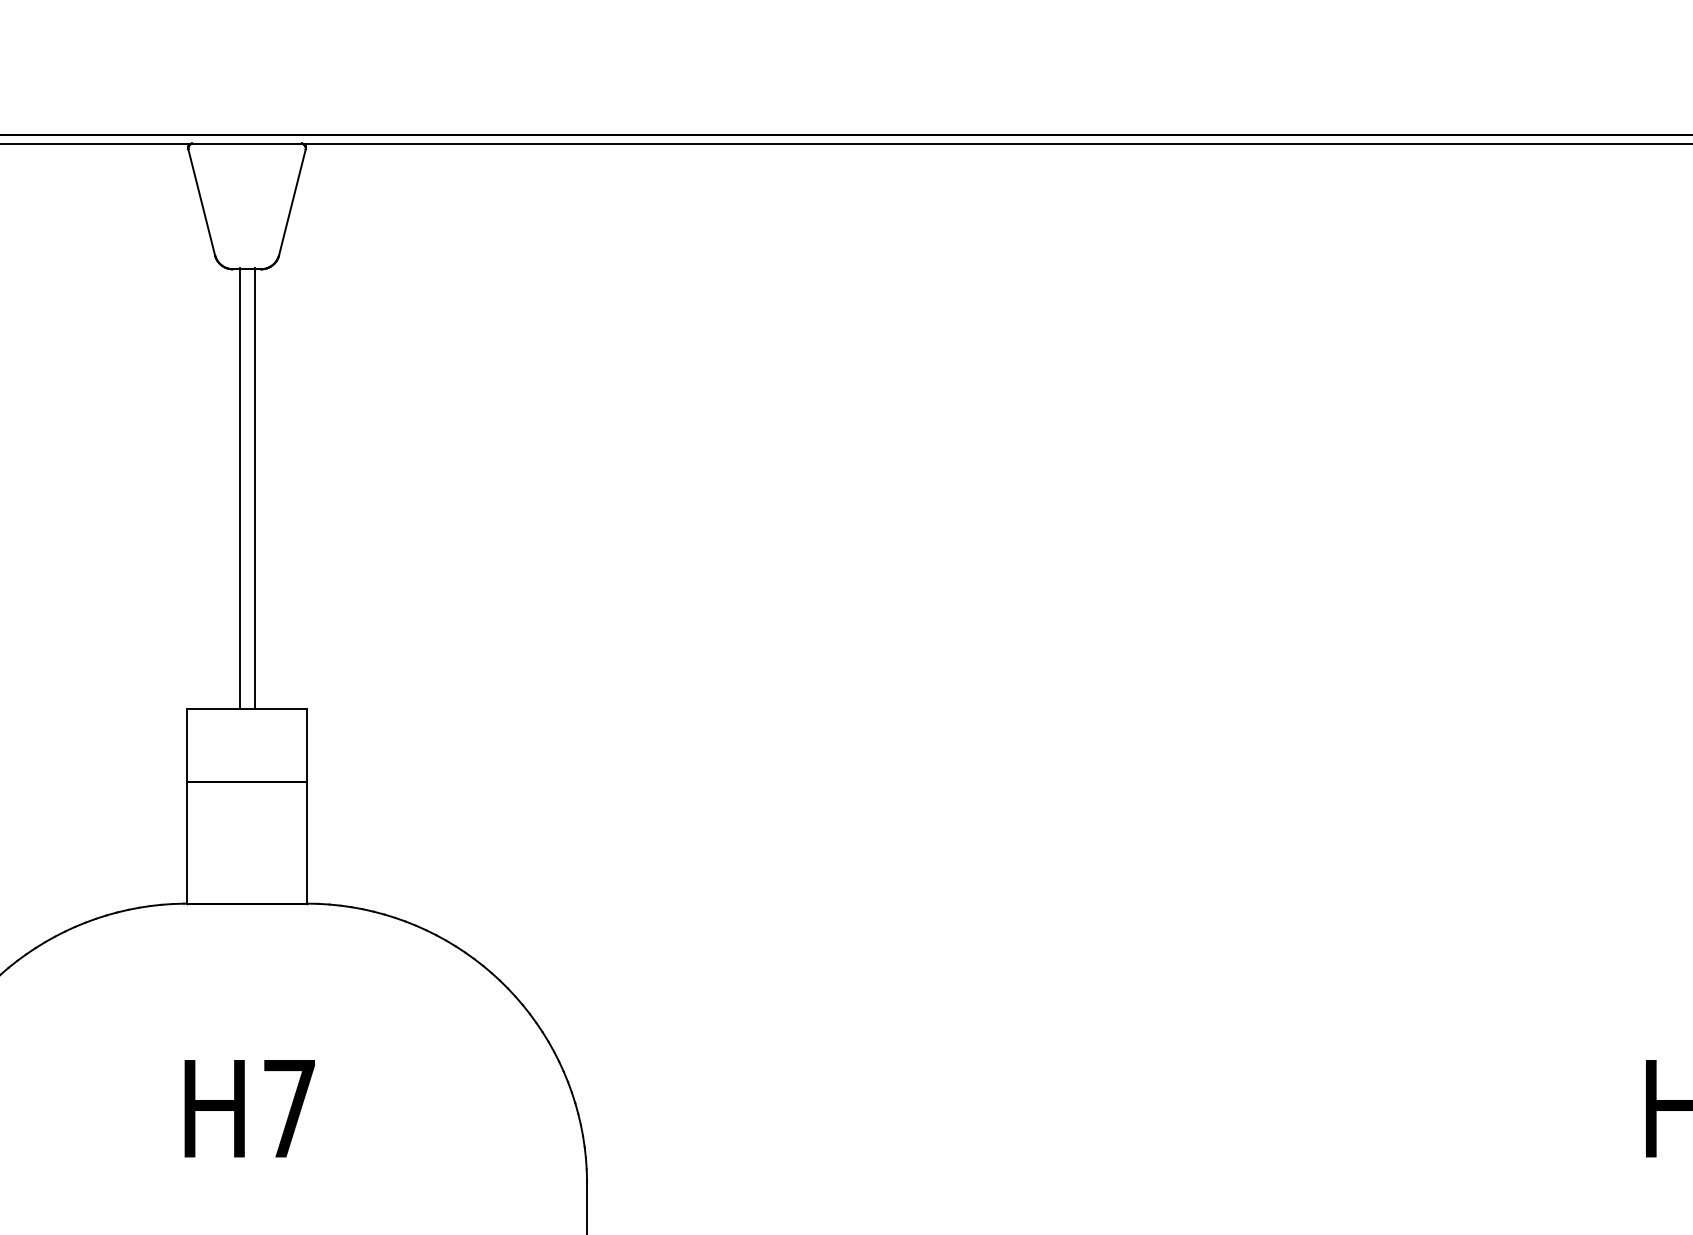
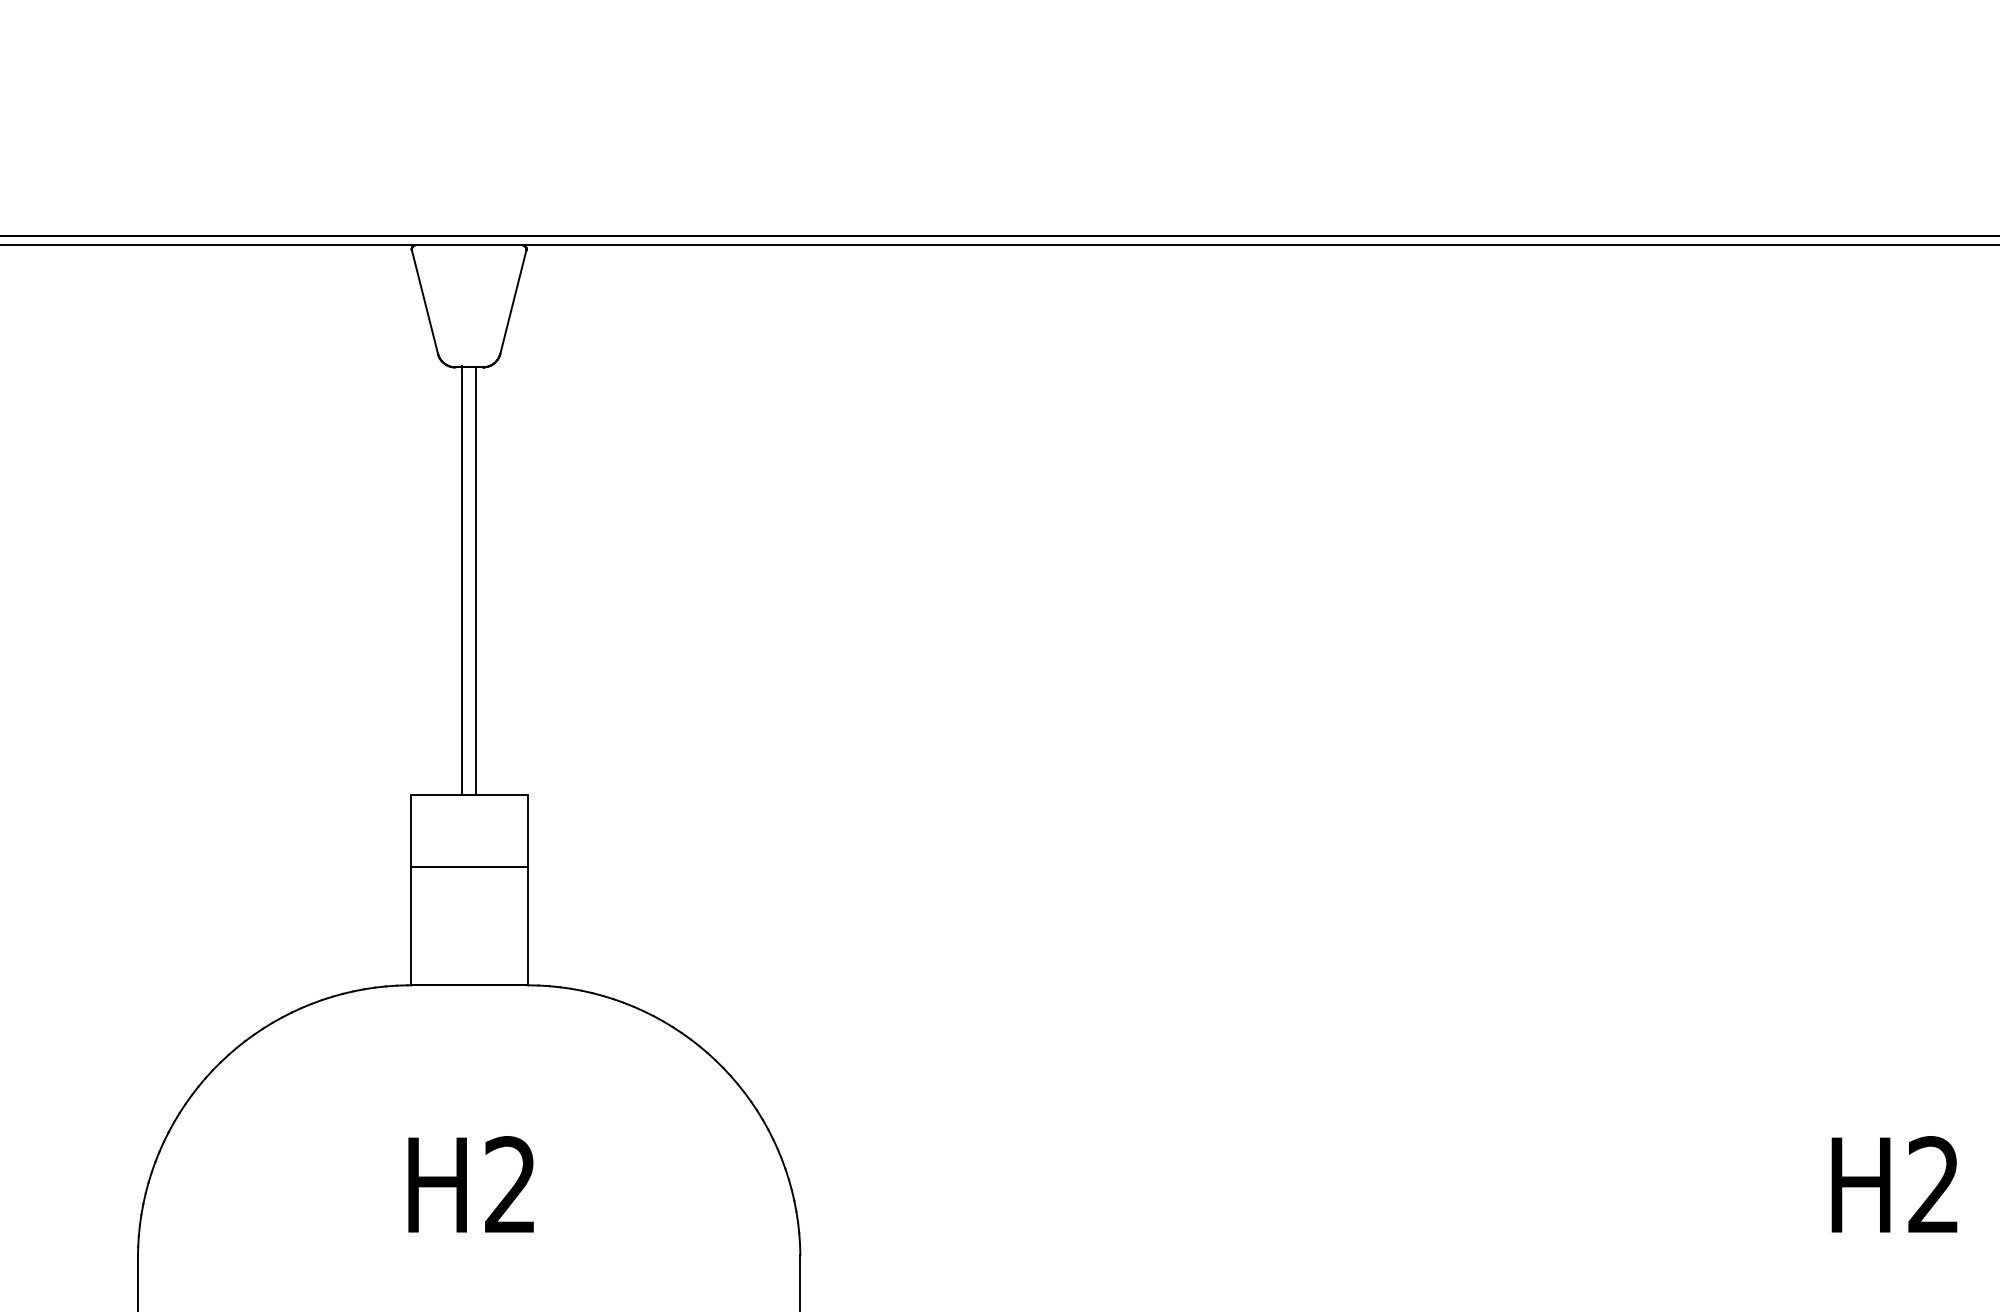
text: (289, 1108) -> (510, 1184), H7 -> H2

